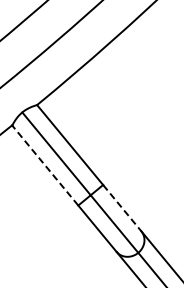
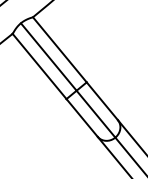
line: (45, 165) -> (39, 66), dashed -> solid
line: (122, 208) -> (102, 101), dashed -> solid

